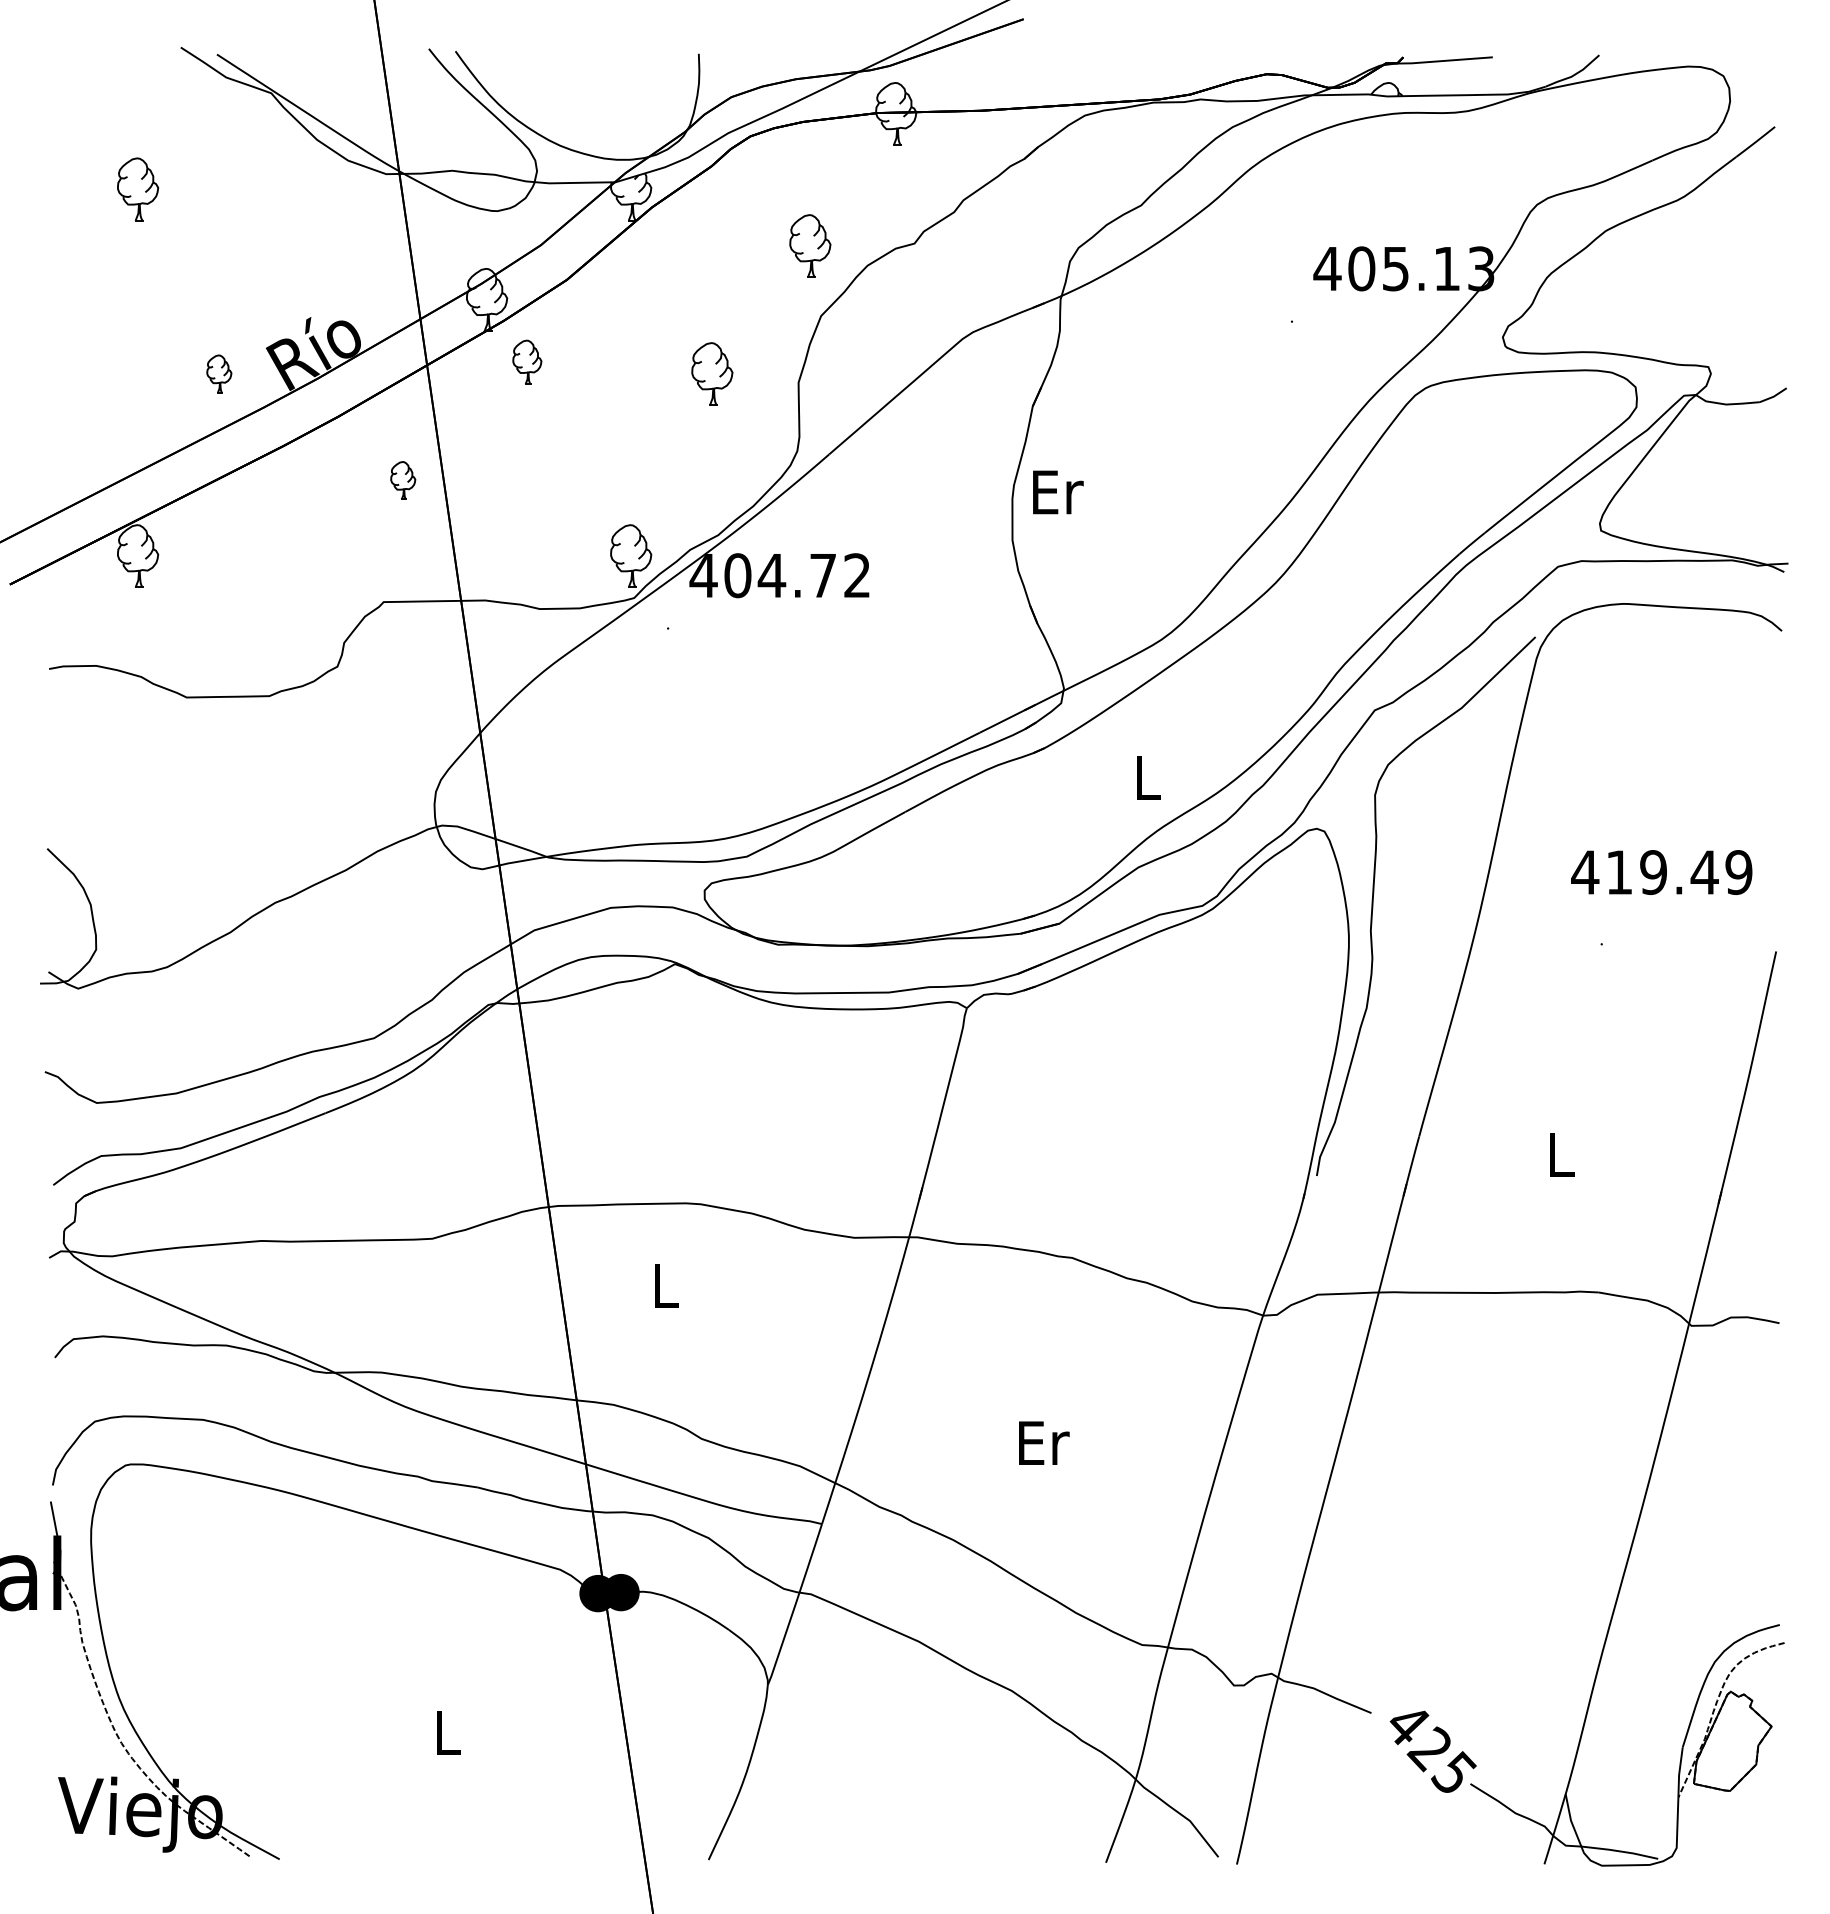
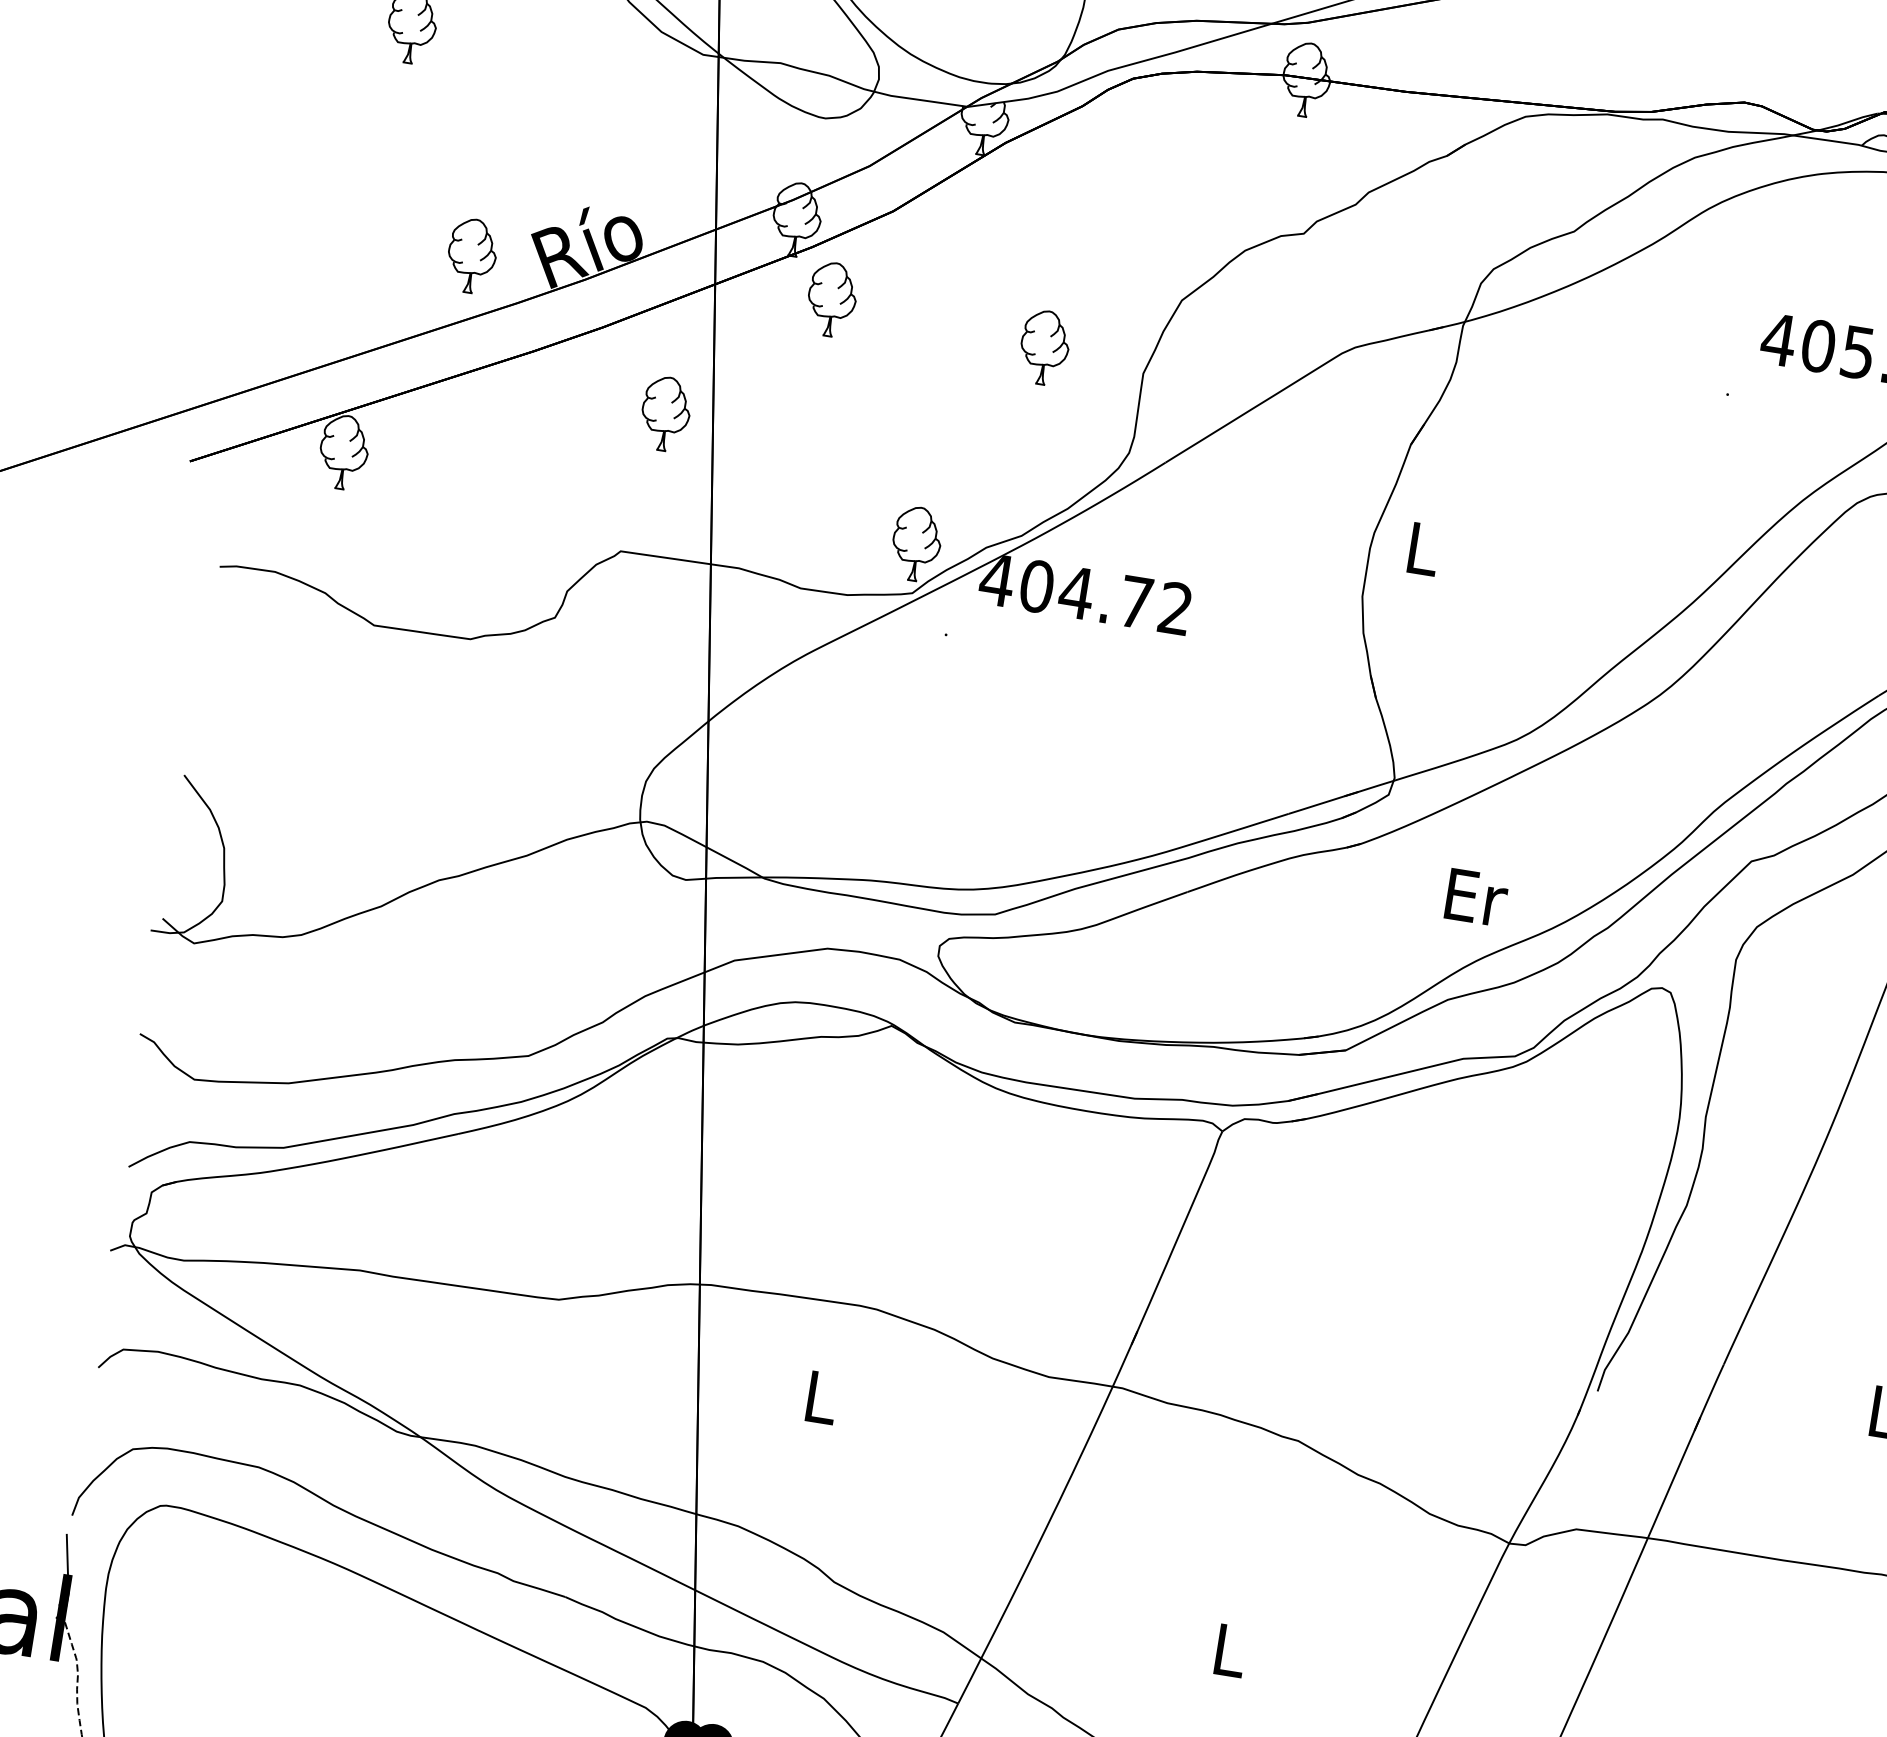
part: (810, 245) -> (1182, 216), removed
part: (527, 362) -> (832, 299), size x1.43
part: (219, 373) -> (472, 255), size x1.67
part: (403, 480) -> (666, 413), size x1.67
text: (1058, 492) -> (1424, 549), Er -> L
text: (1148, 777) -> (1476, 897), L -> Er
text: (1044, 1442) -> (1231, 1650), Er -> L

